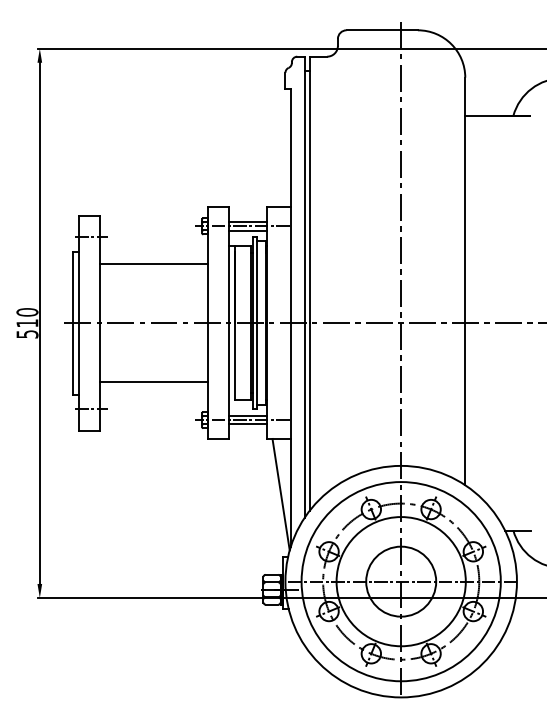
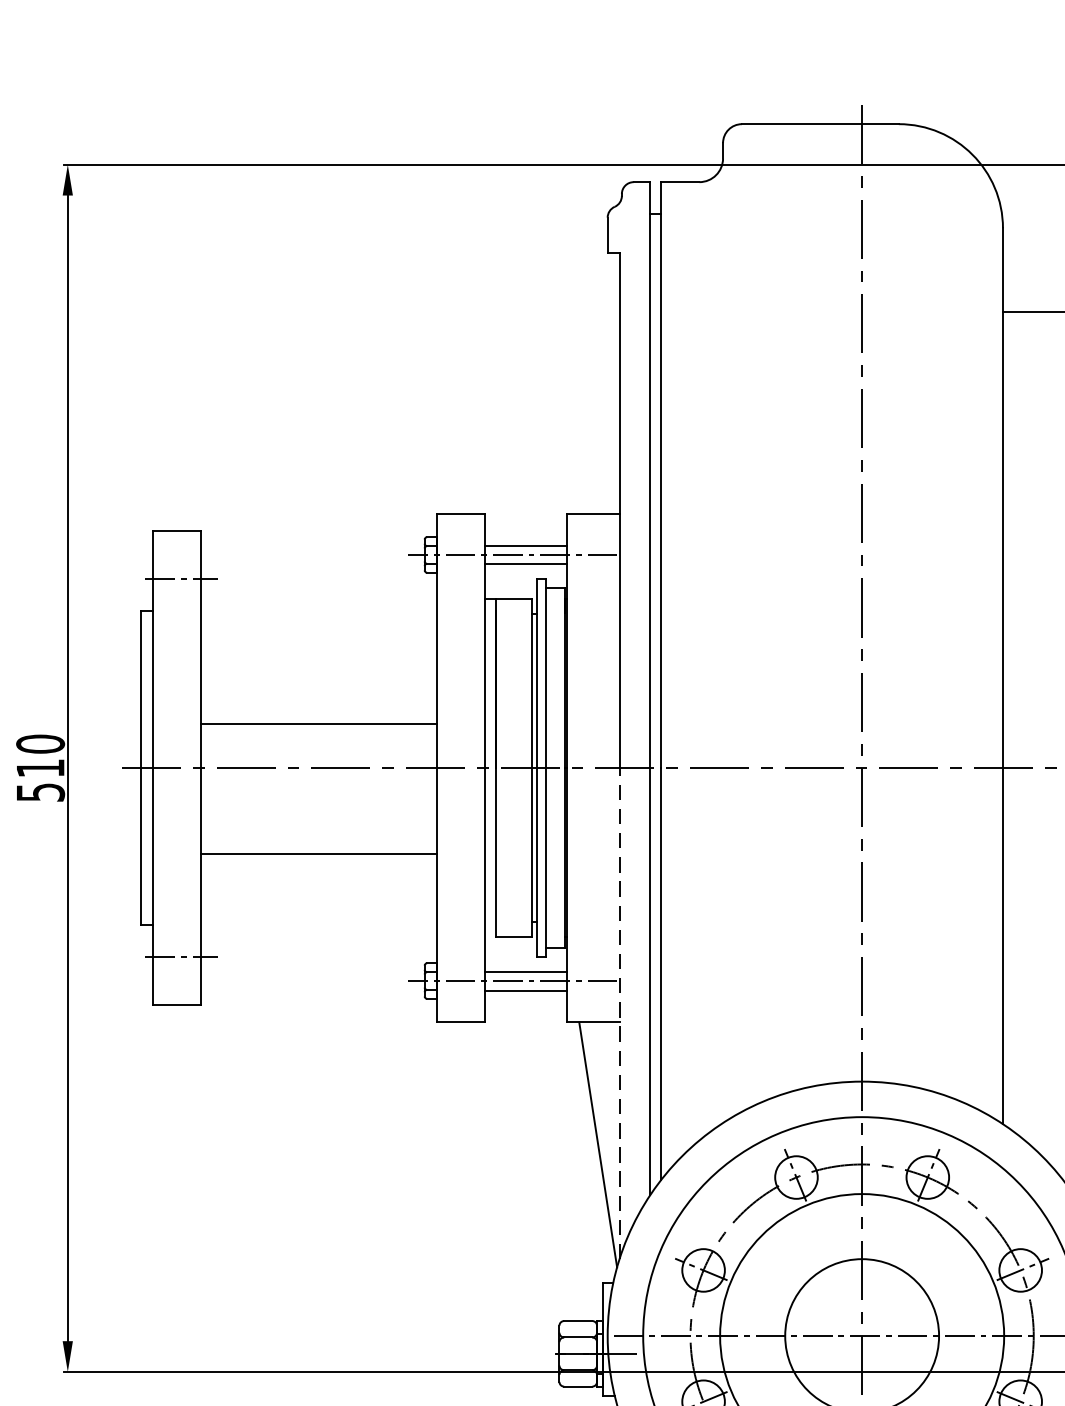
line: (153, 263) -> (317, 722), moved
line: (153, 382) -> (317, 854), moved
line: (290, 435) -> (618, 1014), solid -> dashed

